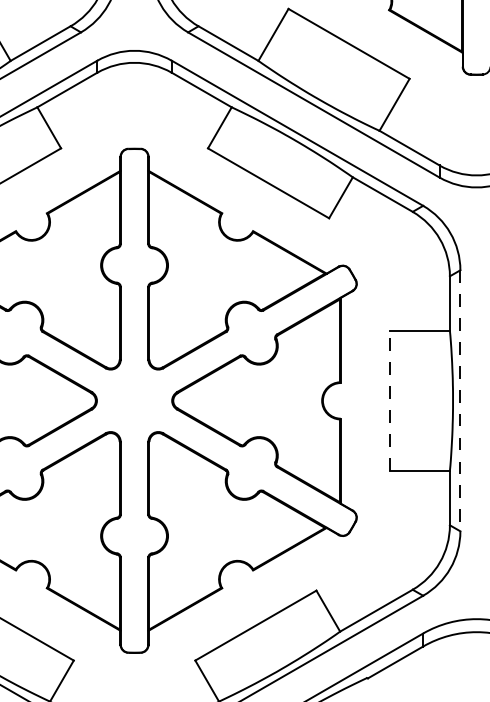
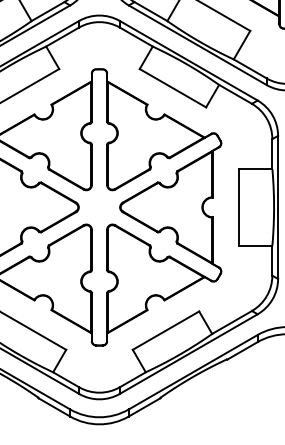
line: (389, 399) -> (239, 206), dashed -> solid
line: (461, 400) -> (278, 207), dashed -> solid

